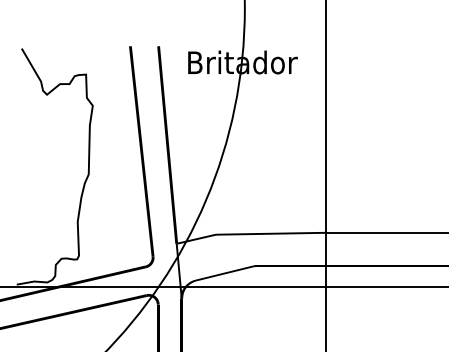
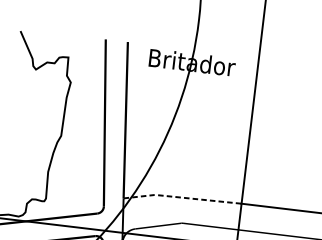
line: (247, 234) -> (179, 197), solid -> dashed

